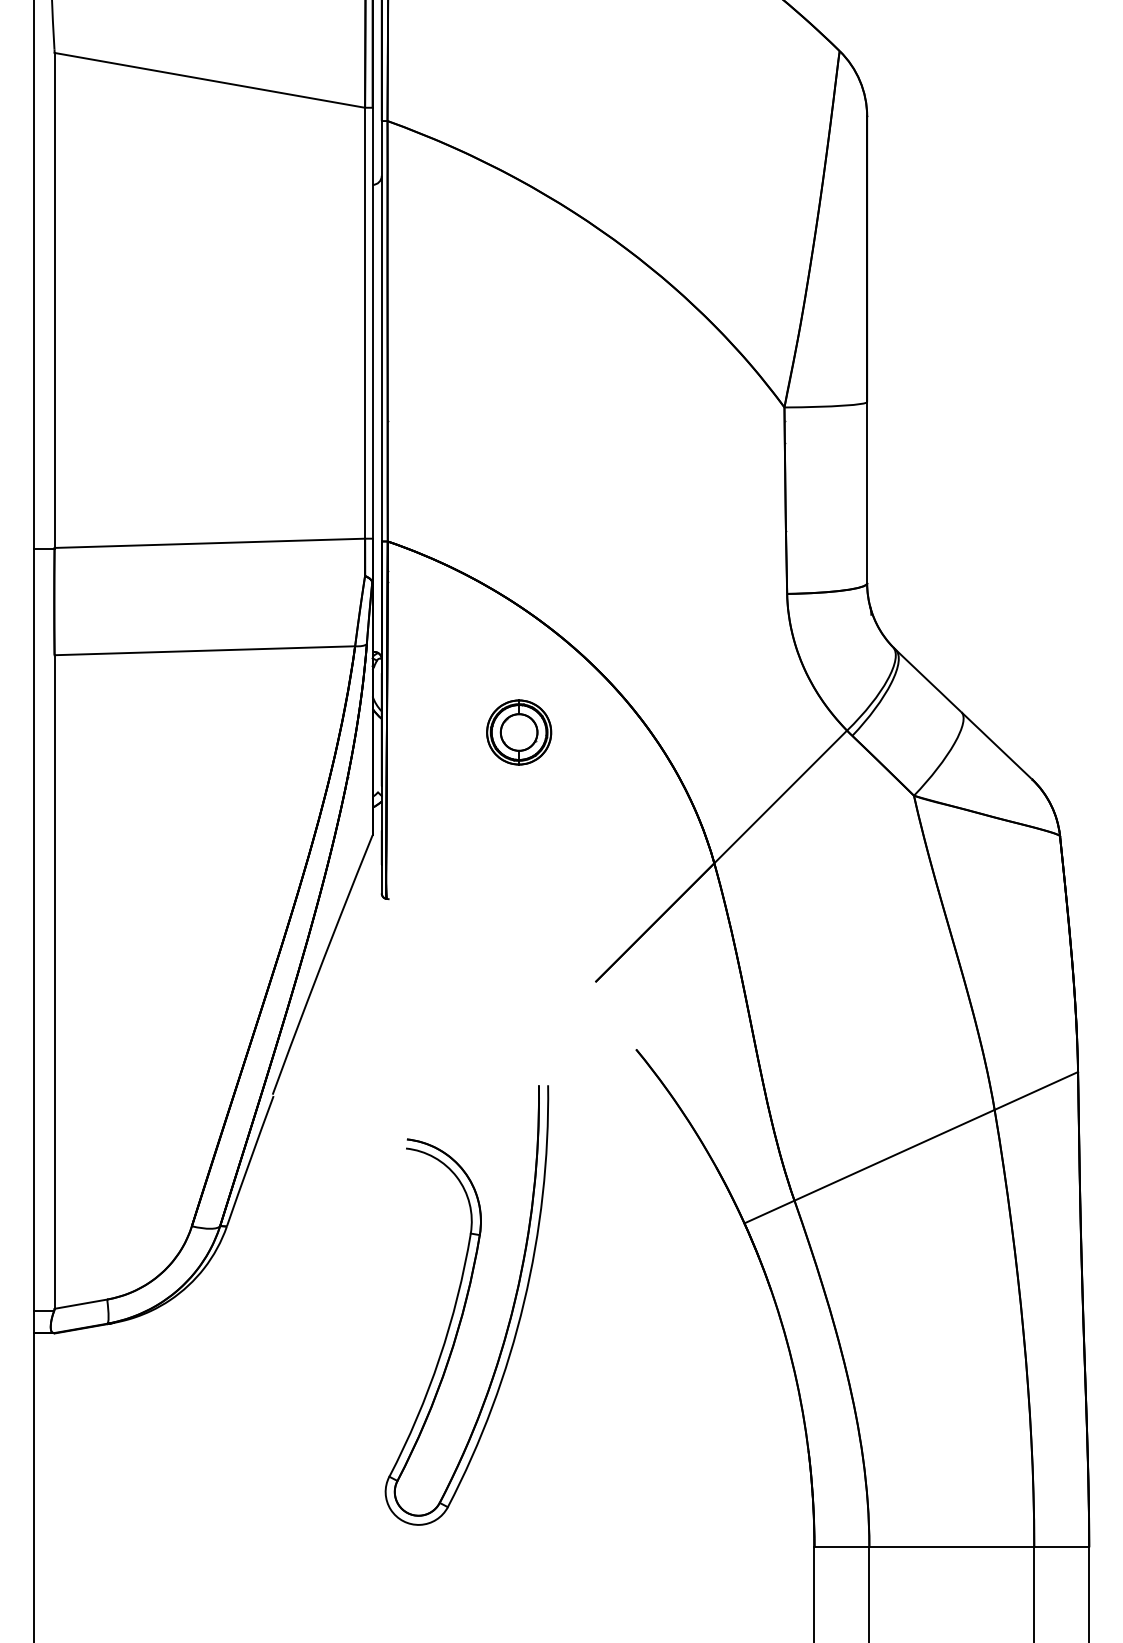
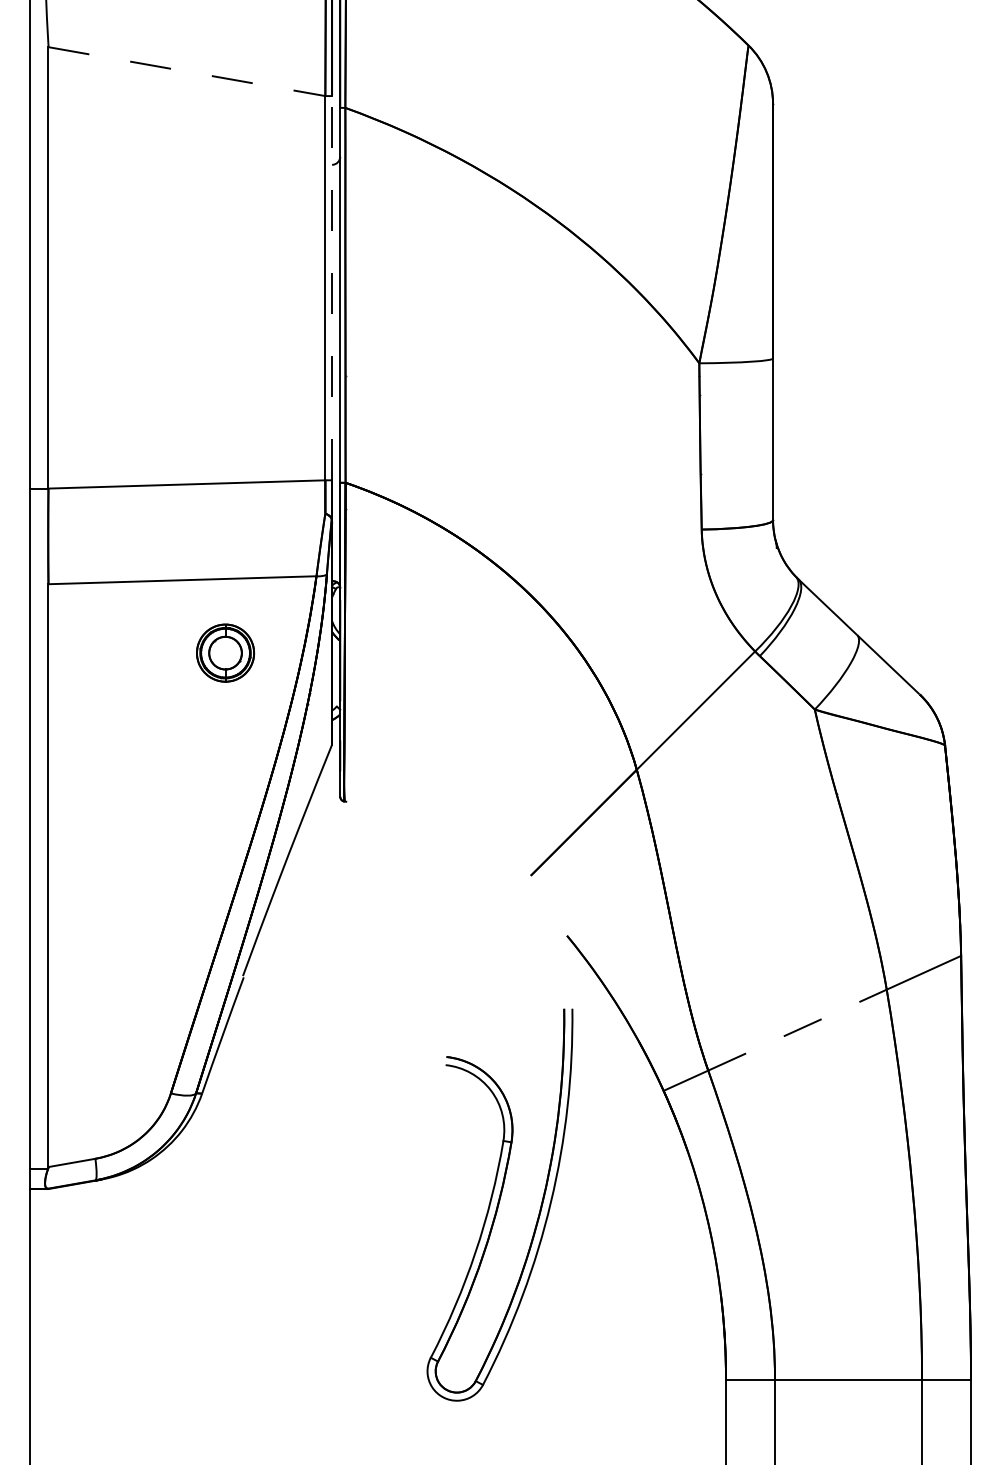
line: (209, 80) -> (186, 71), solid -> dashed
line: (372, 322) -> (331, 287), solid -> dashed
part: (519, 732) -> (225, 653), moved
line: (894, 1155) -> (797, 1030), solid -> dashed
part: (466, 1305) -> (499, 1205), moved

